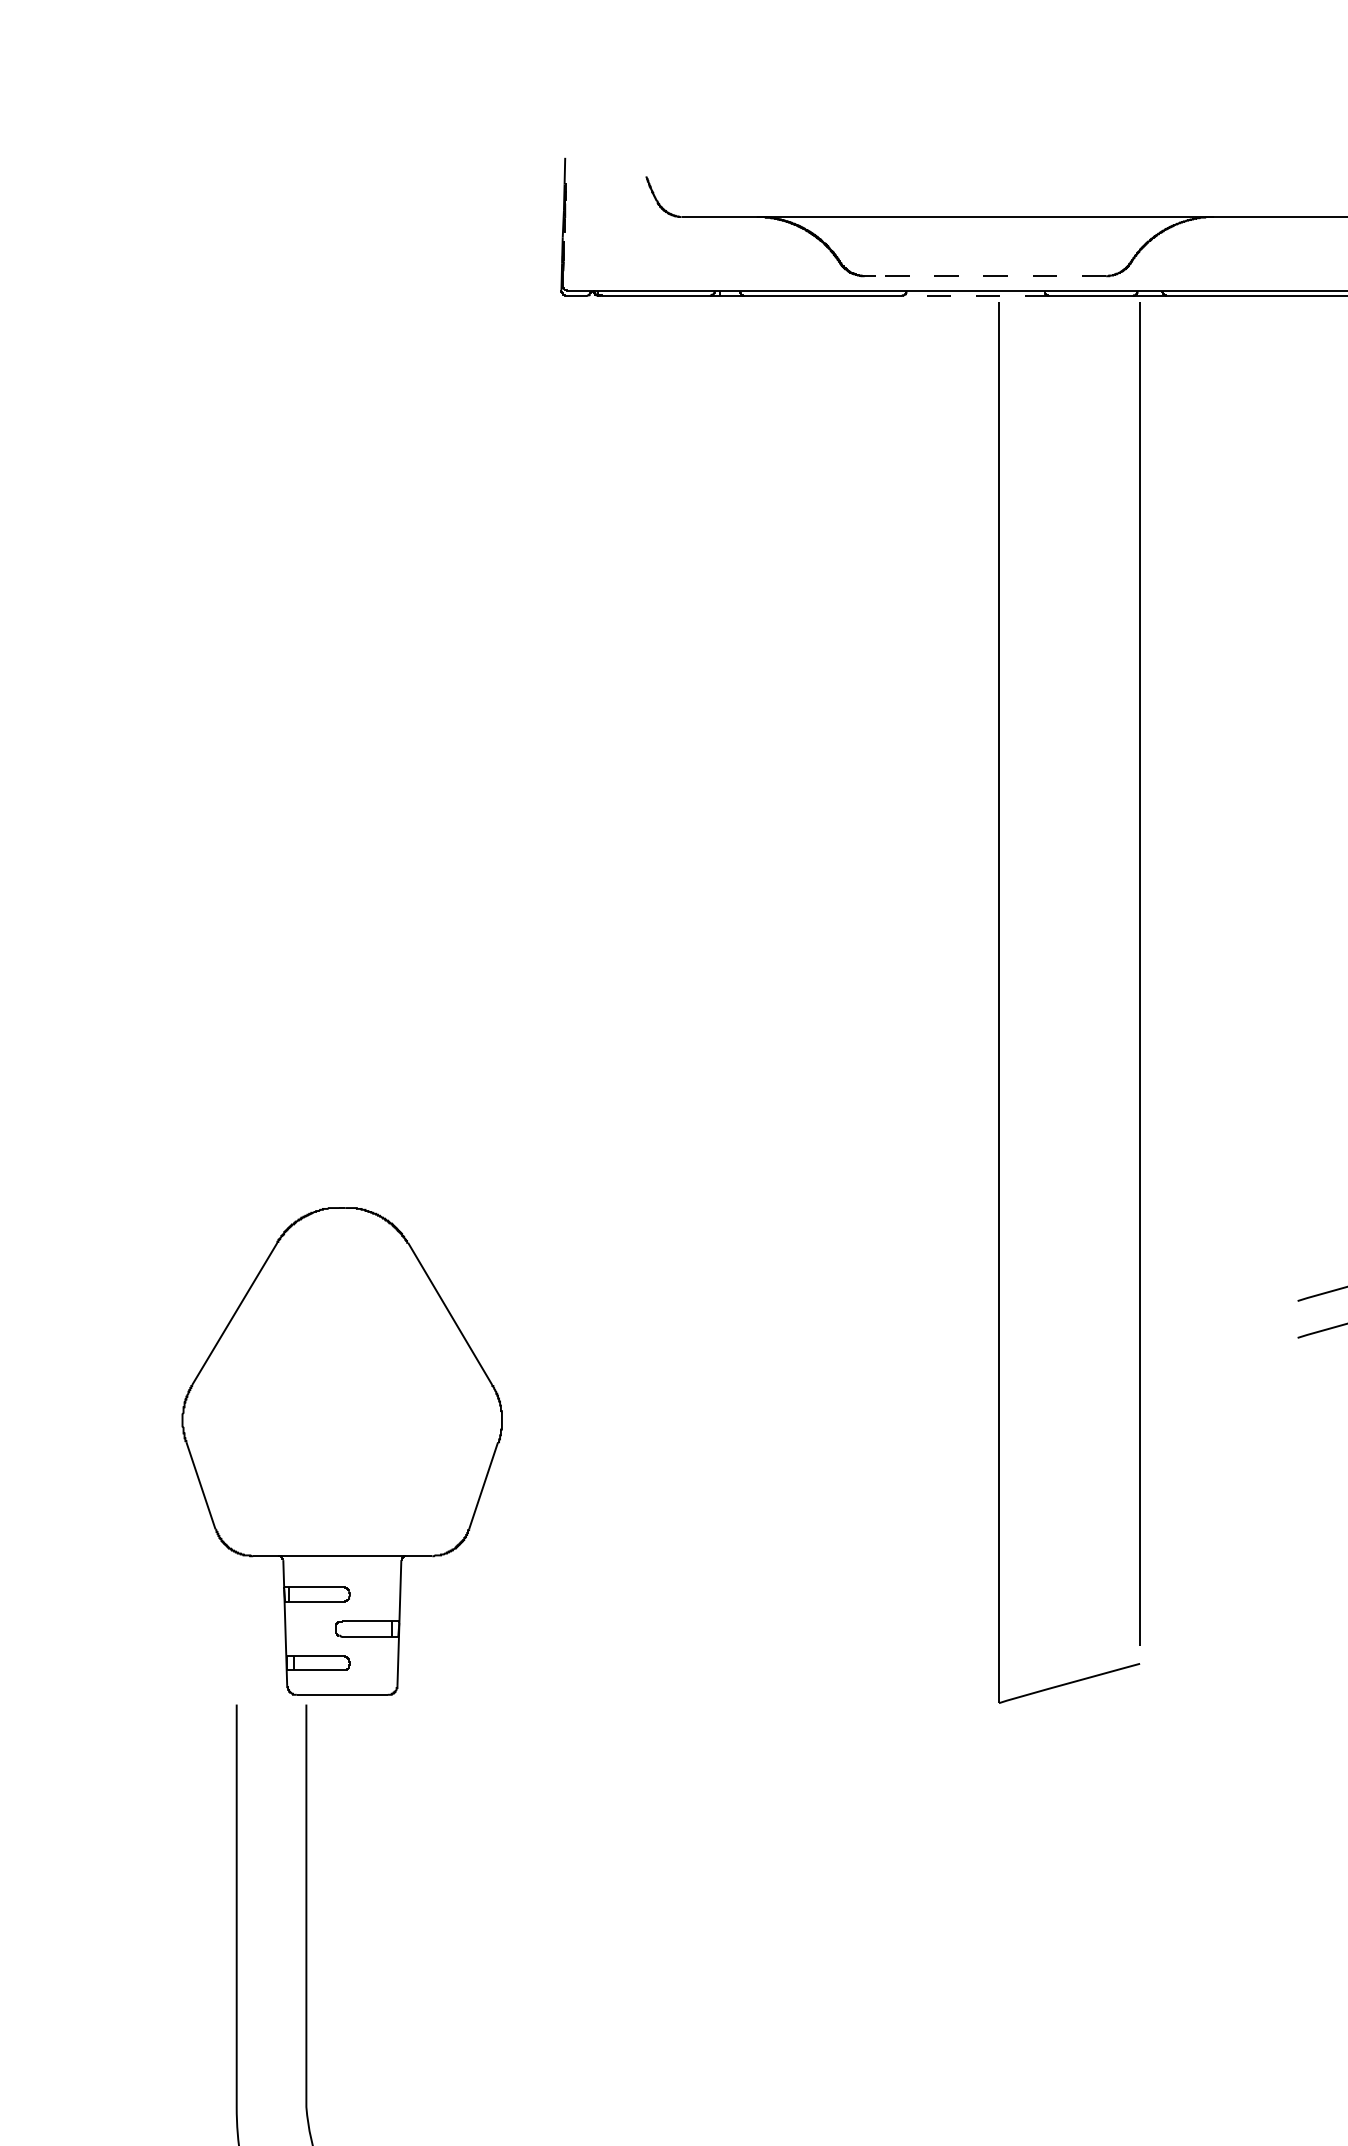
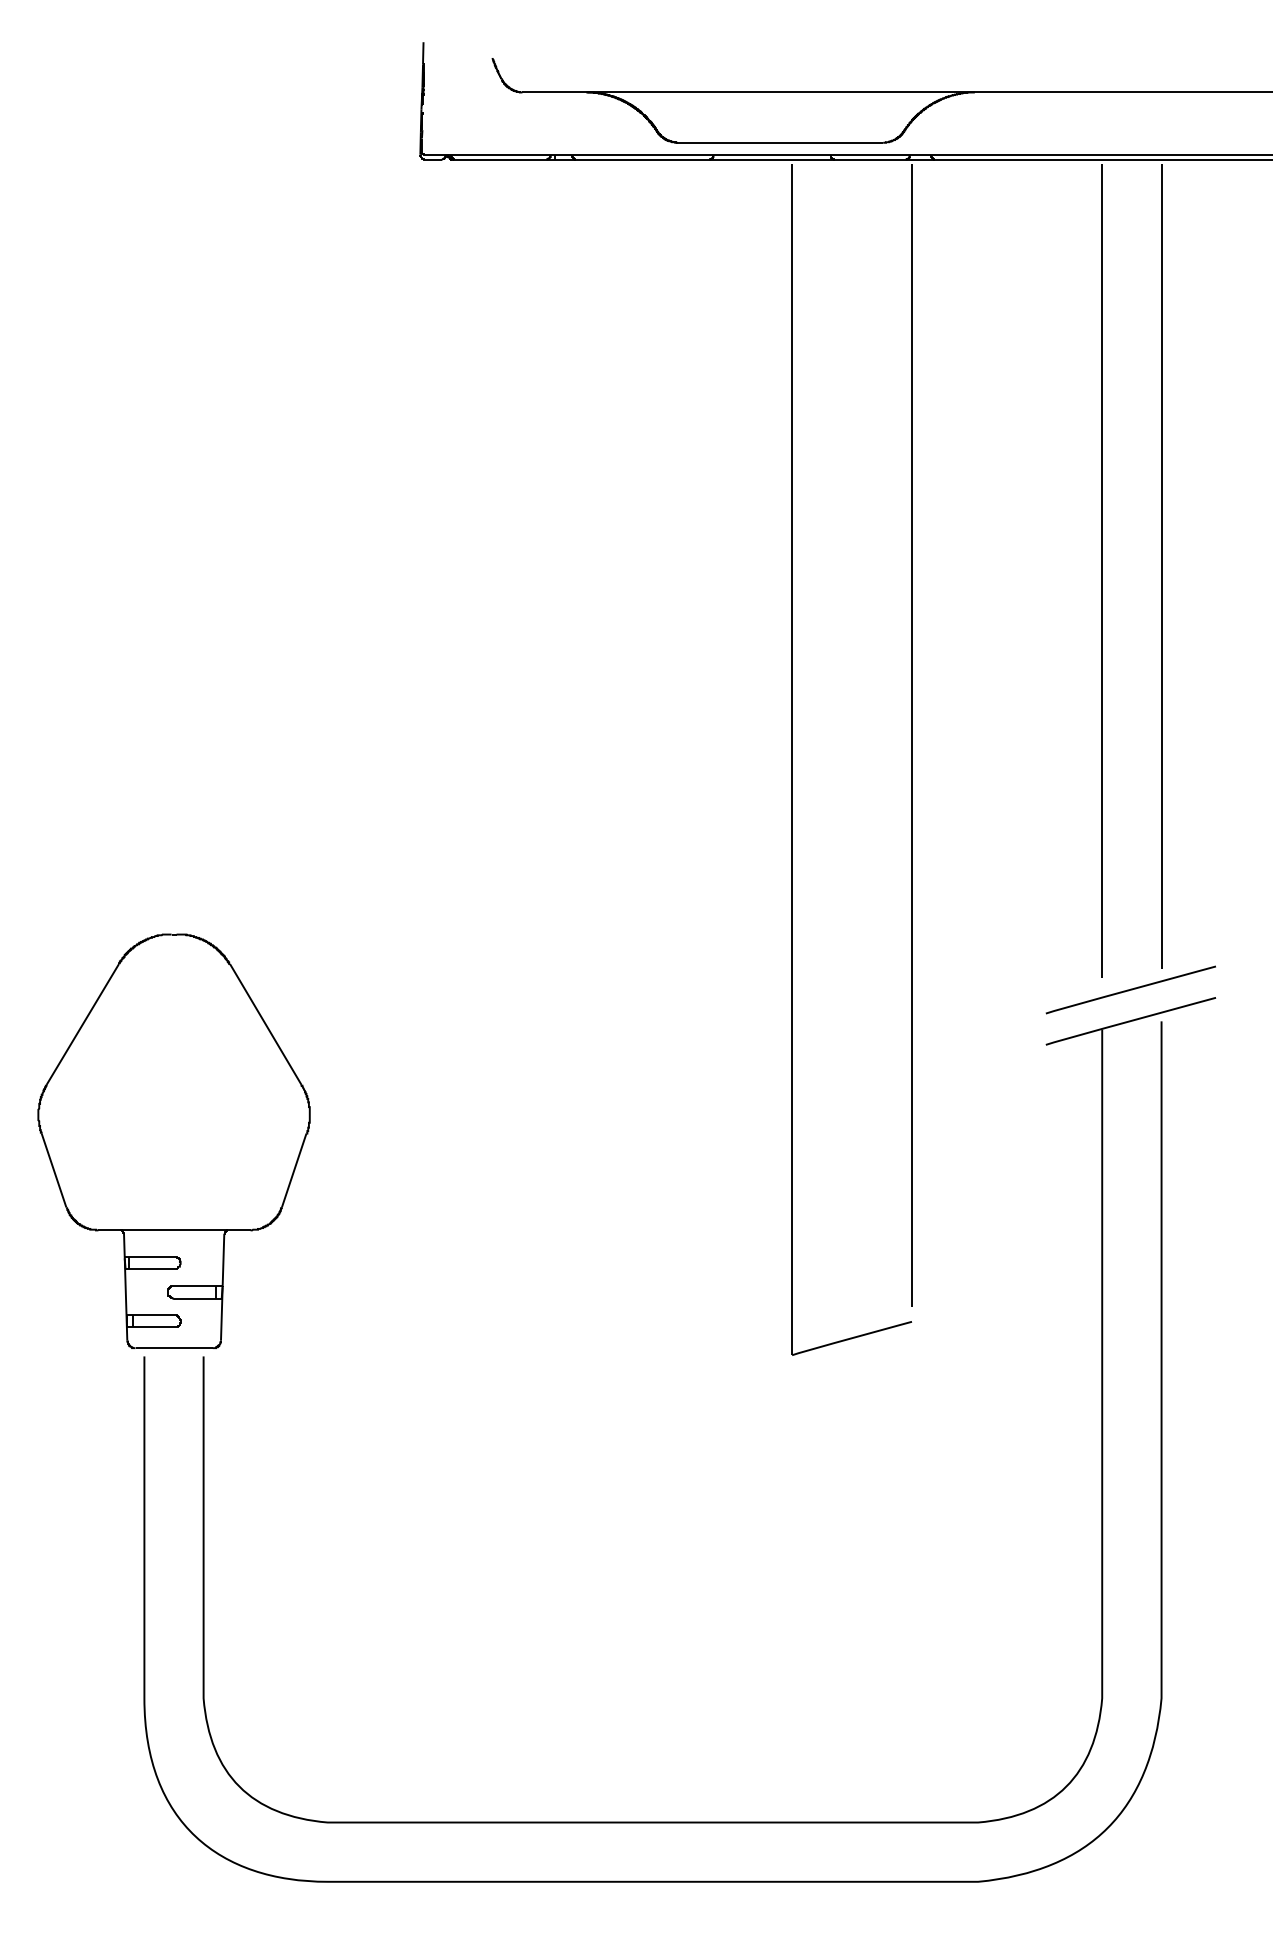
line: (991, 275) -> (785, 142), dashed -> solid
line: (975, 295) -> (772, 159), dashed -> solid
part: (341, 1450) -> (173, 1140), moved

